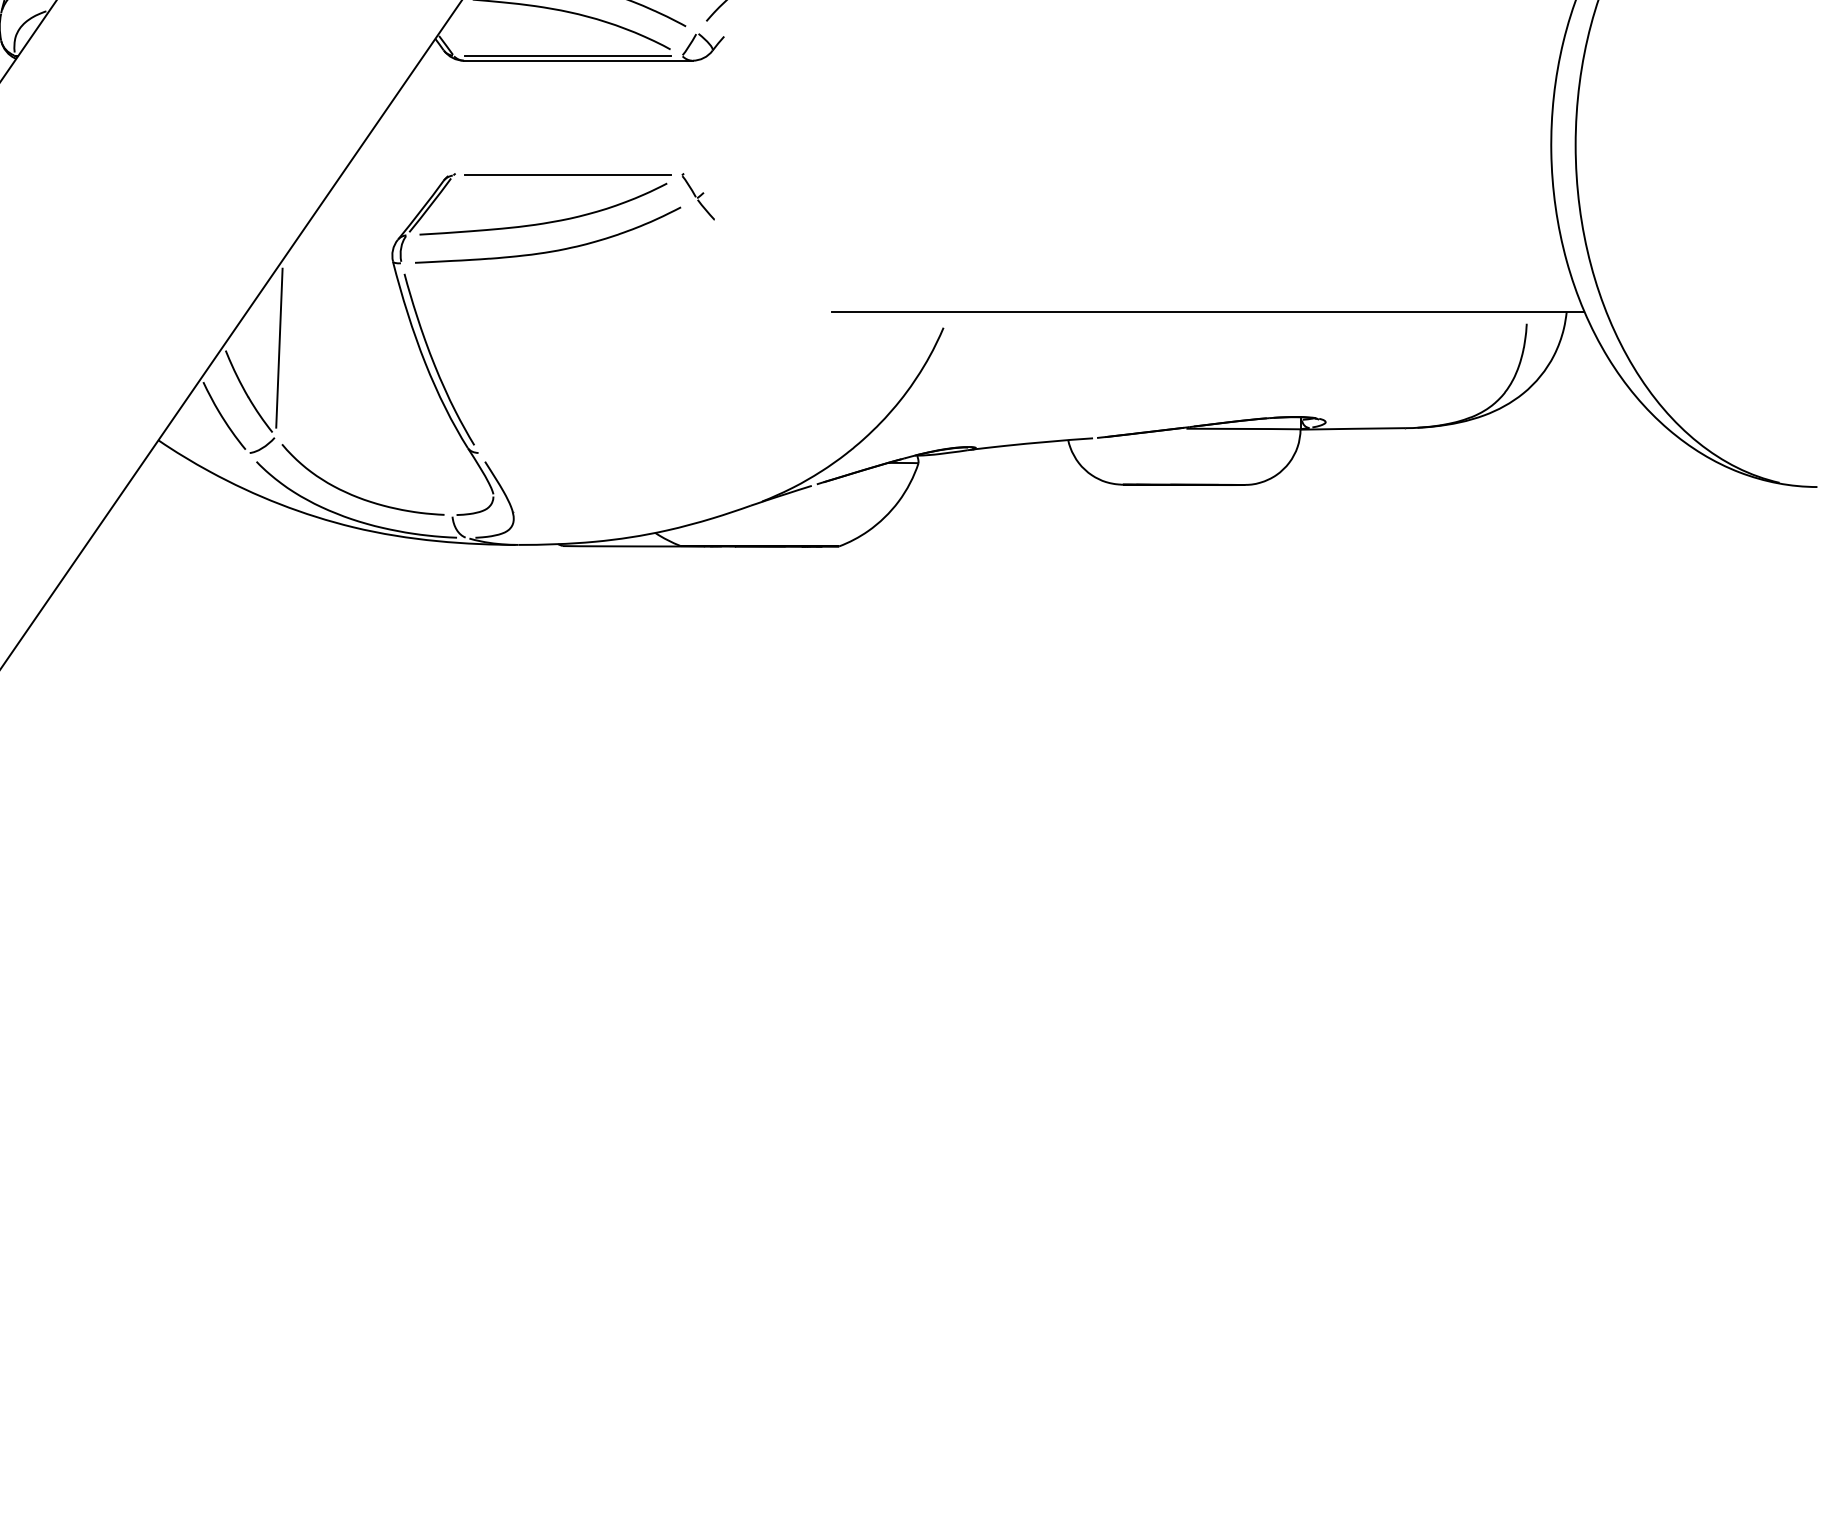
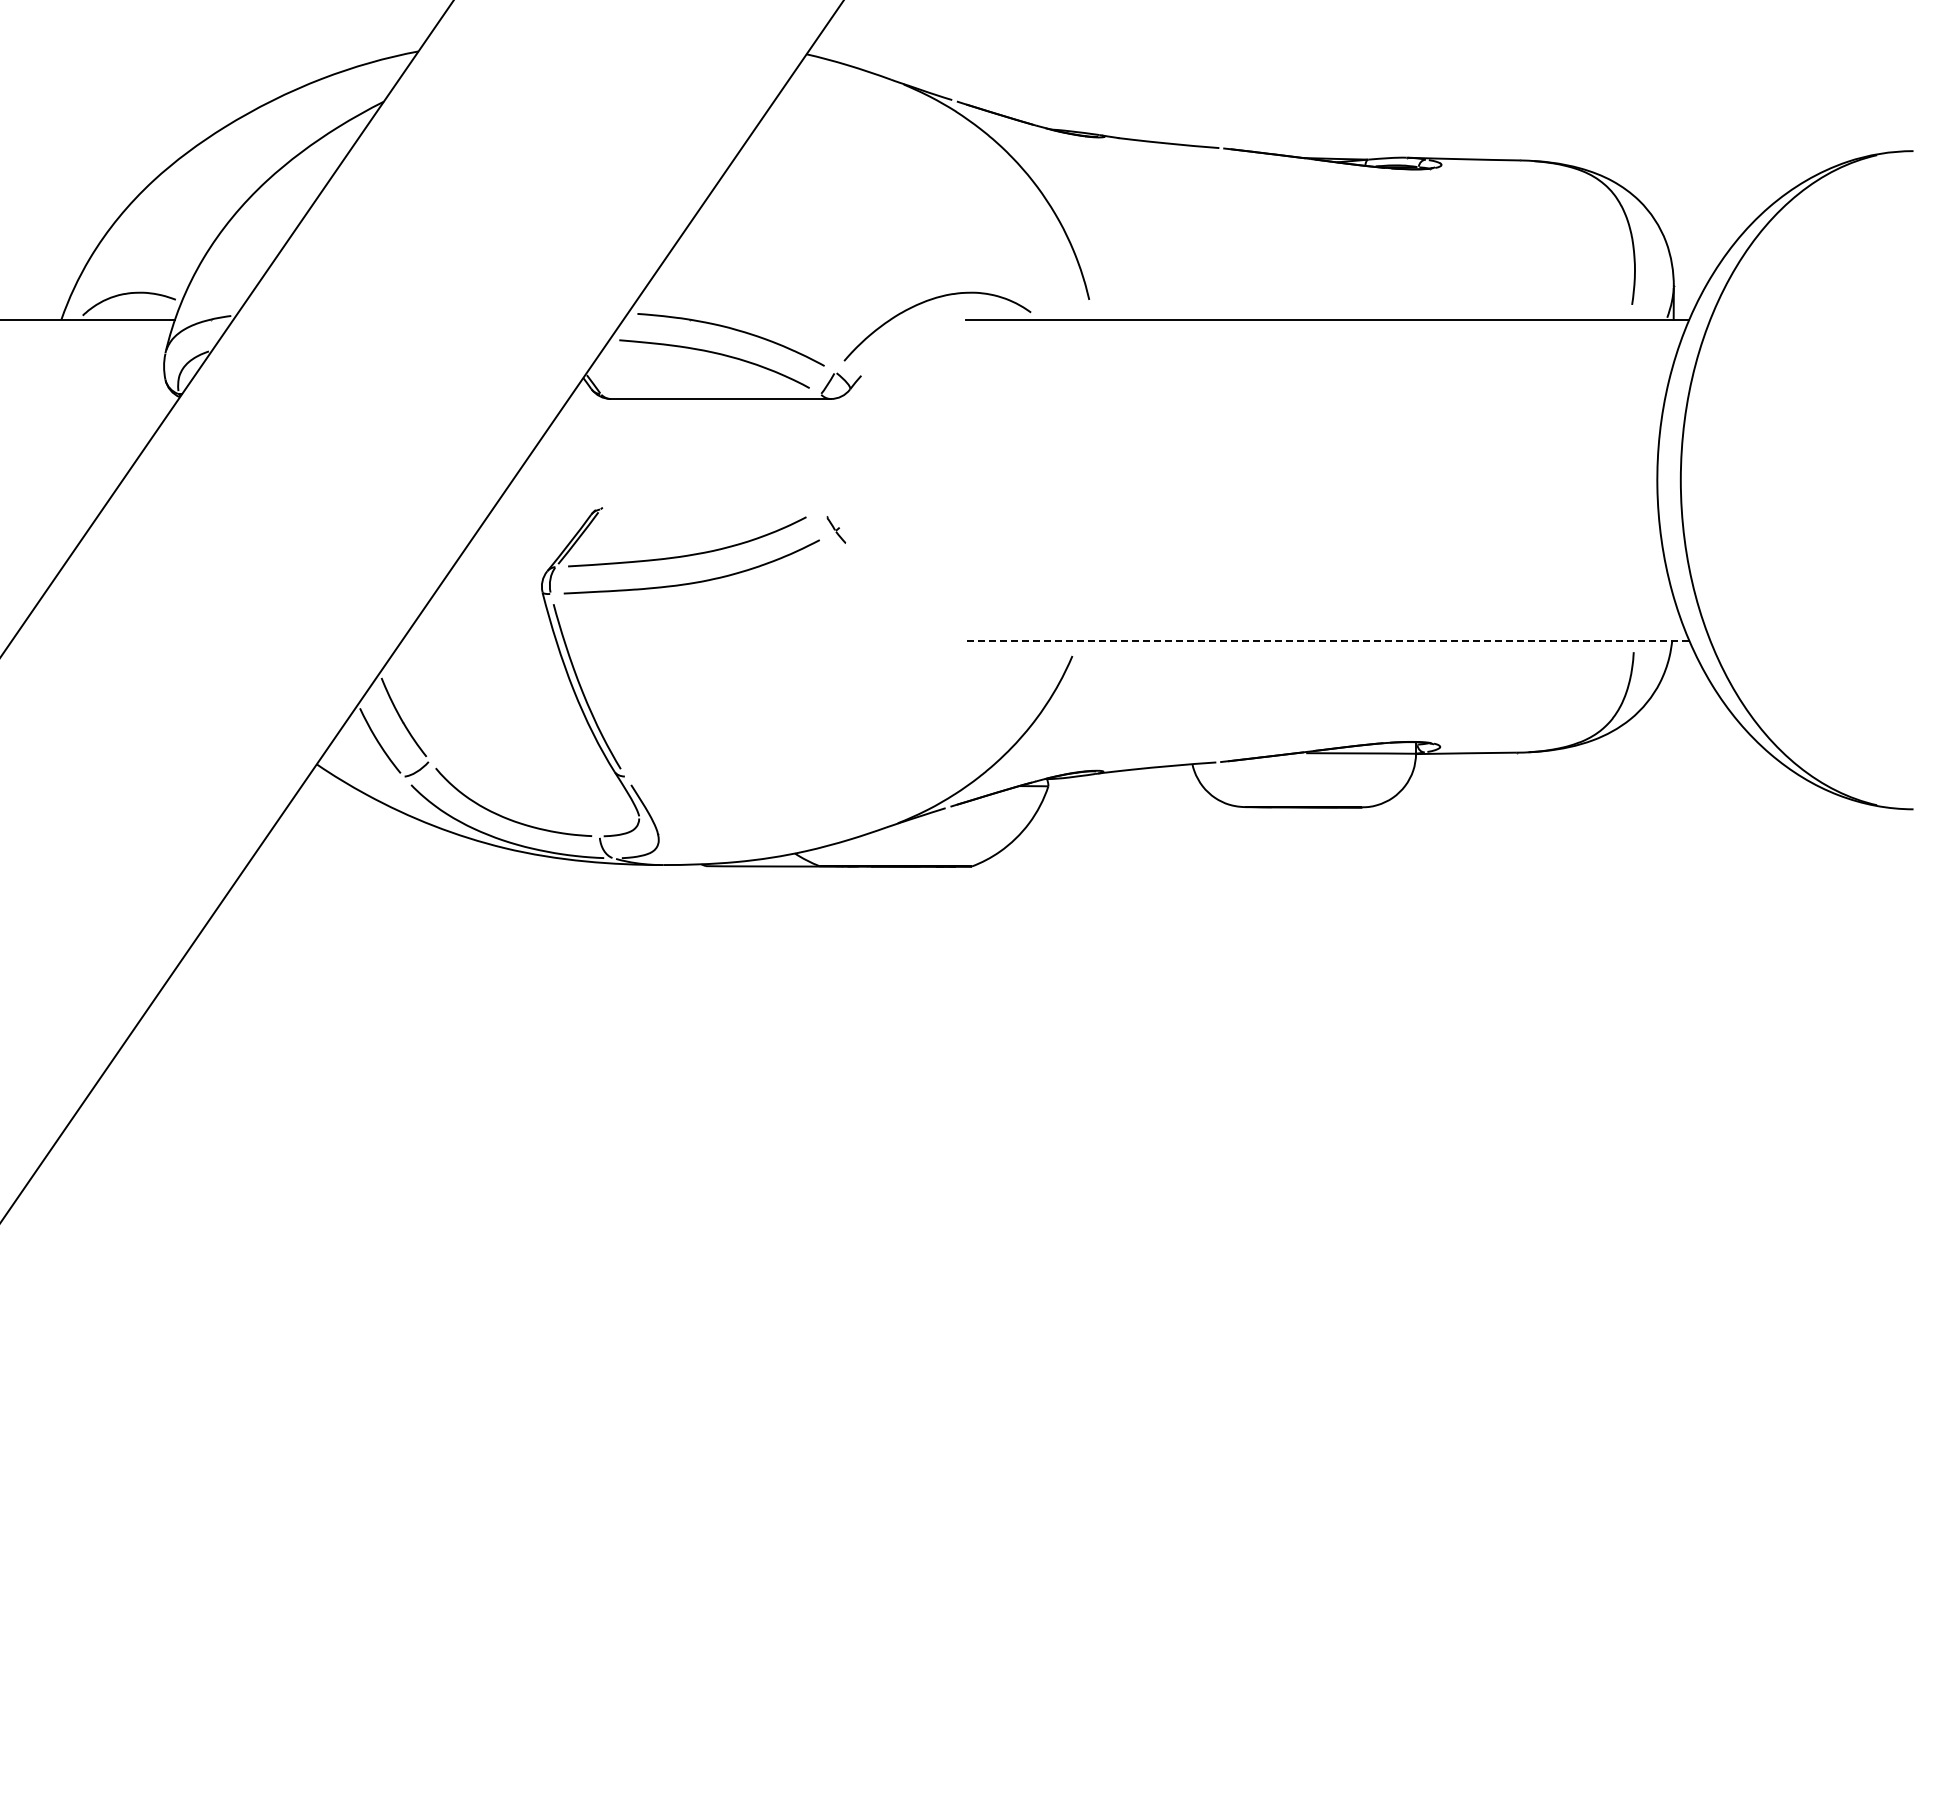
line: (567, 56) -> (710, 394), removed
line: (567, 175) -> (710, 509), removed
part: (698, 196) -> (836, 529), size x0.6
line: (1208, 311) -> (1327, 640), solid -> dashed
line: (279, 347) -> (433, 675), removed

